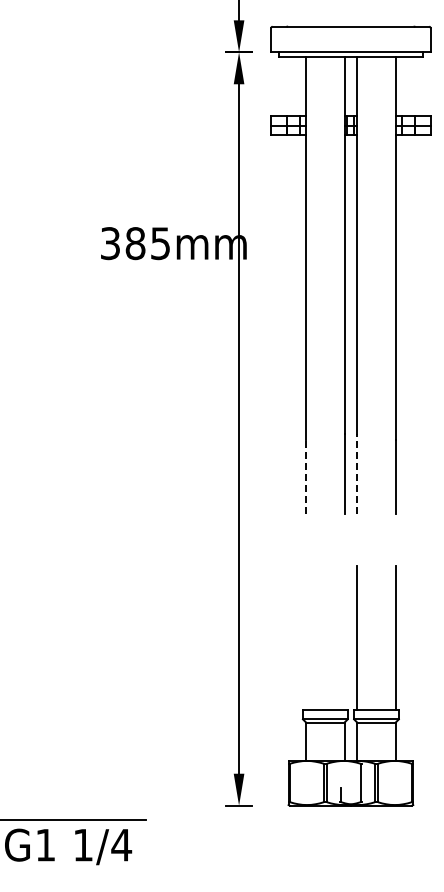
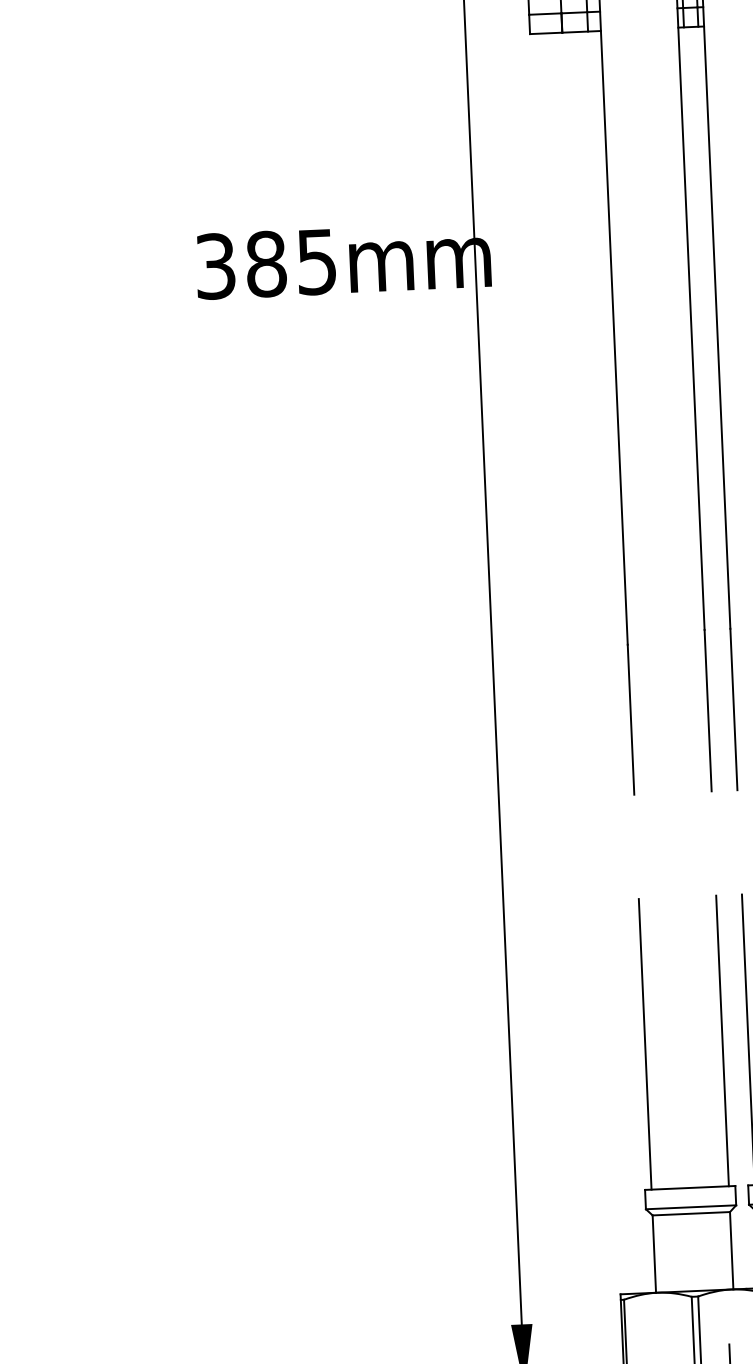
line: (357, 473) -> (734, 708), dashed -> solid
line: (306, 476) -> (631, 718), dashed -> solid
line: (306, 637) -> (645, 1043), added
line: (344, 637) -> (722, 1040), added

